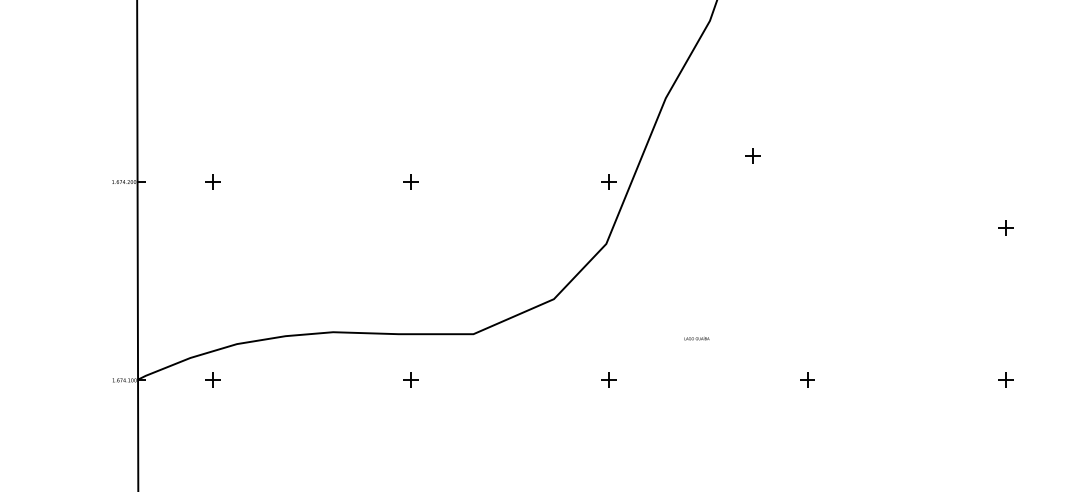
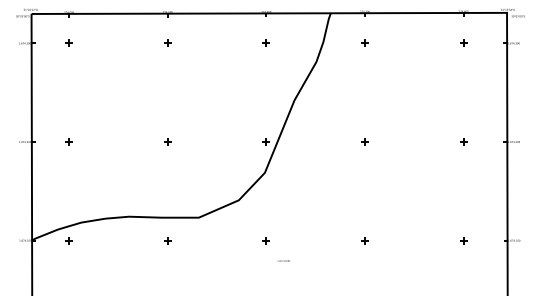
part: (752, 154) -> (364, 141), moved
part: (1005, 227) -> (463, 141), moved
text: (695, 337) -> (283, 260), moved

